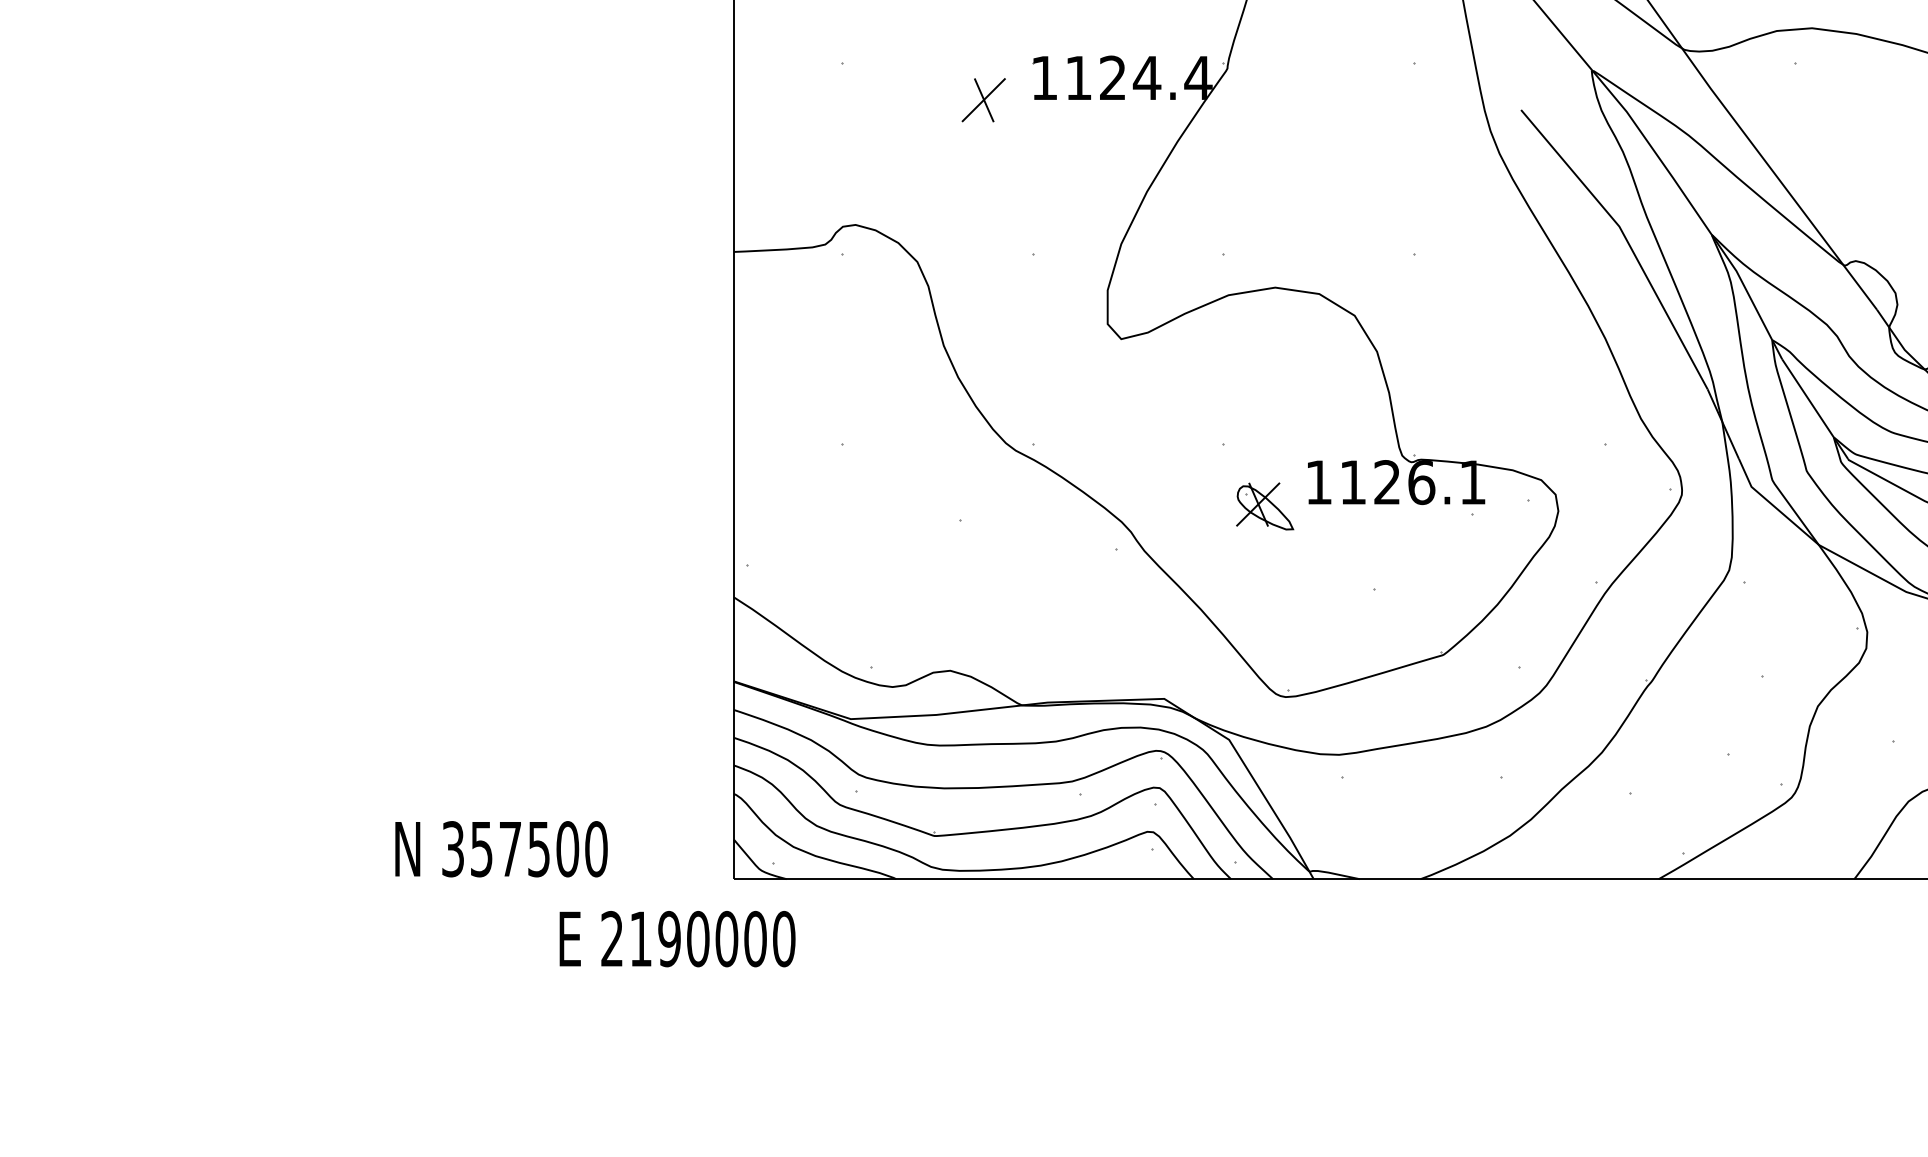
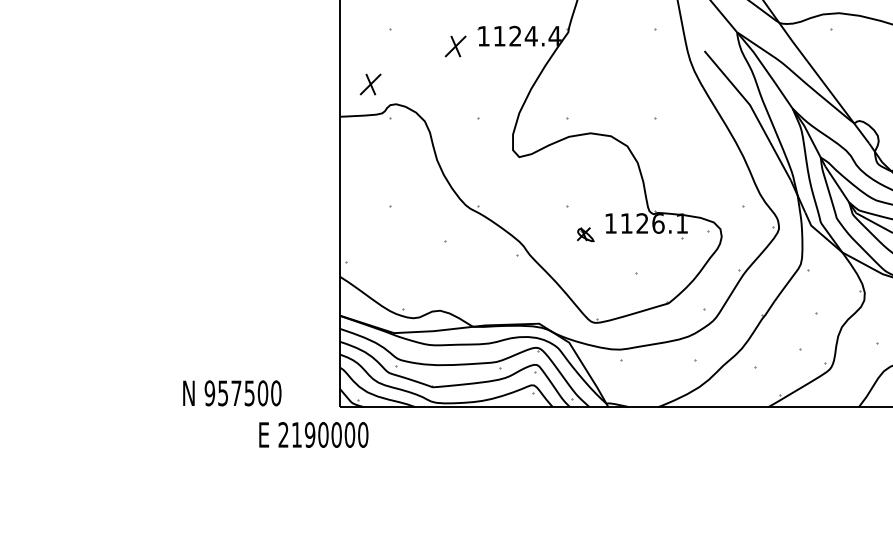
part: (799, 182) -> (370, 84), added
part: (1264, 506) -> (585, 234), size x0.6
text: (452, 849) -> (209, 393), 357500 -> 957500

